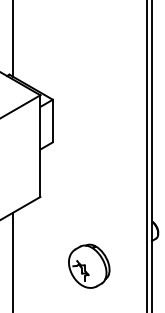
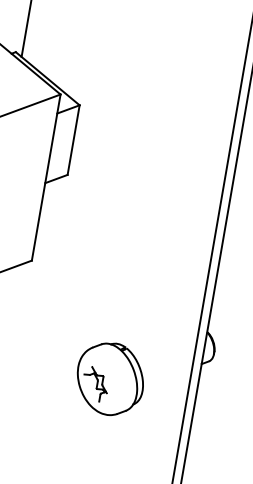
part: (89, 265) -> (111, 377), moved

